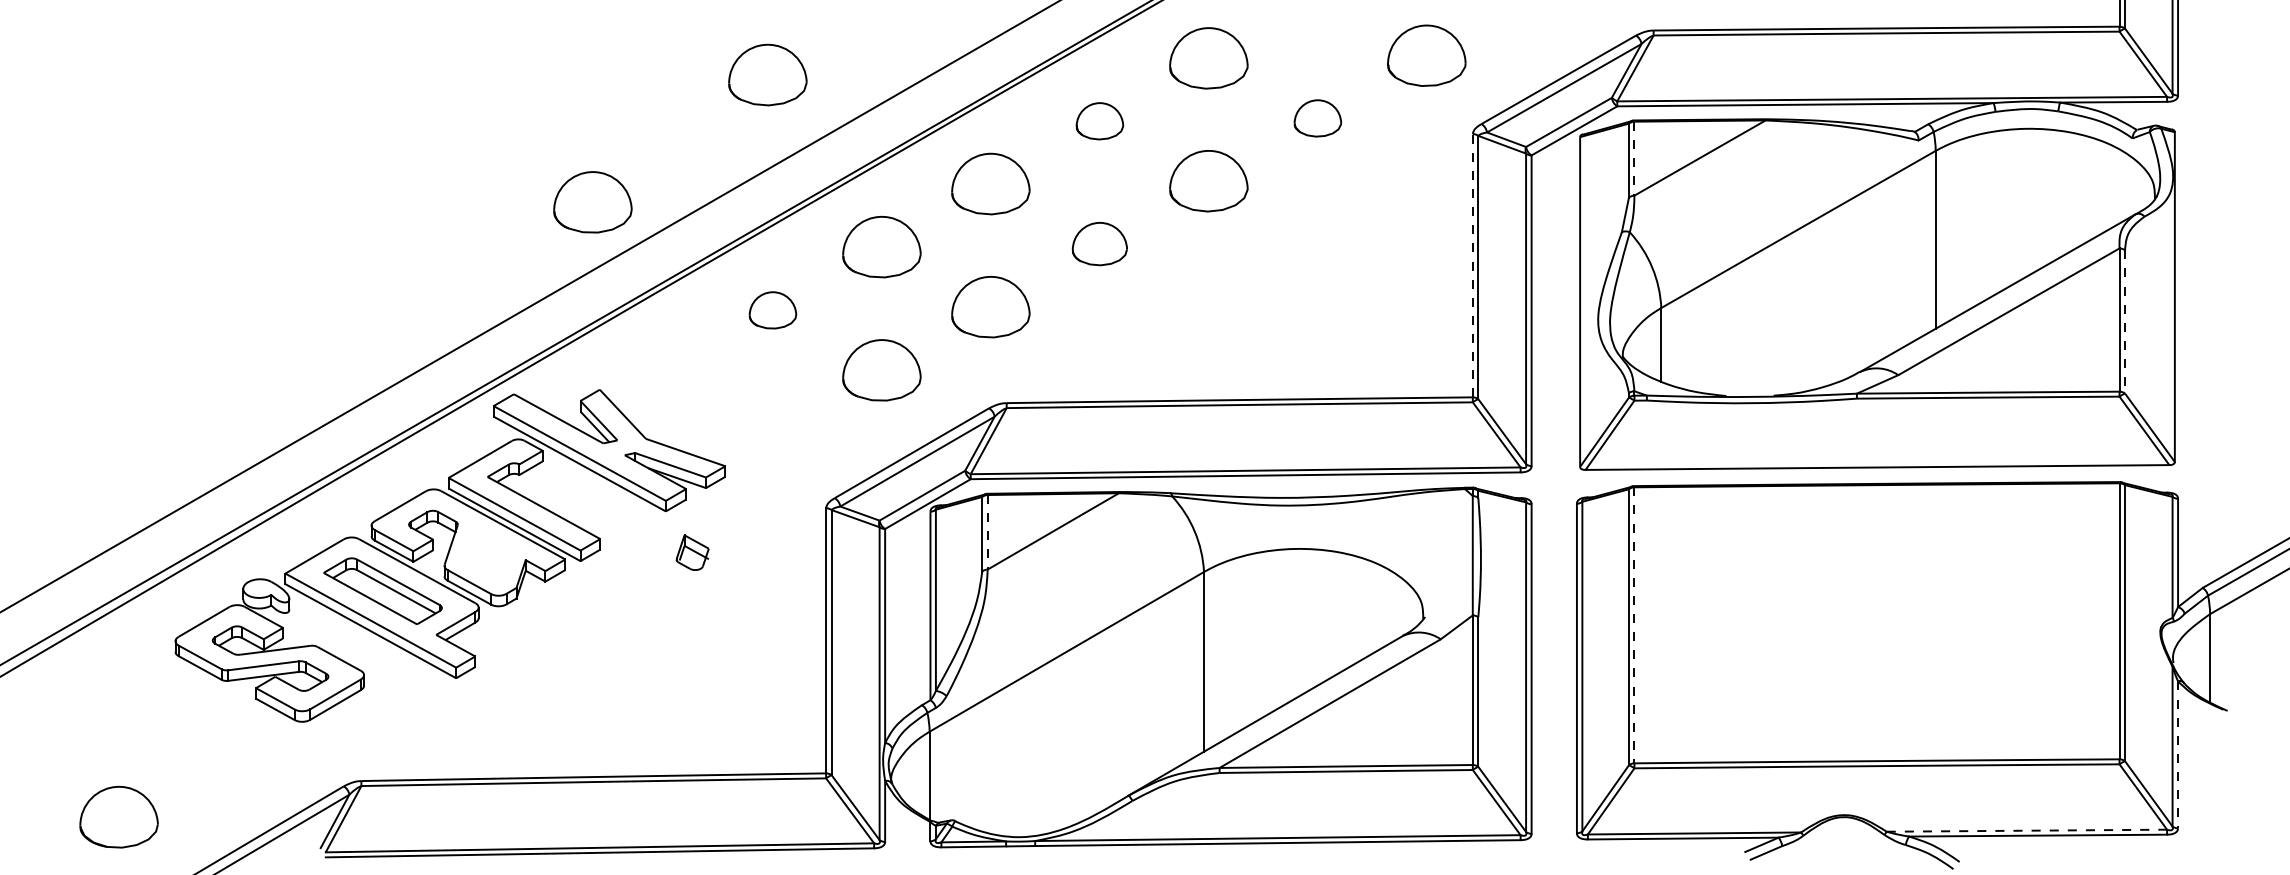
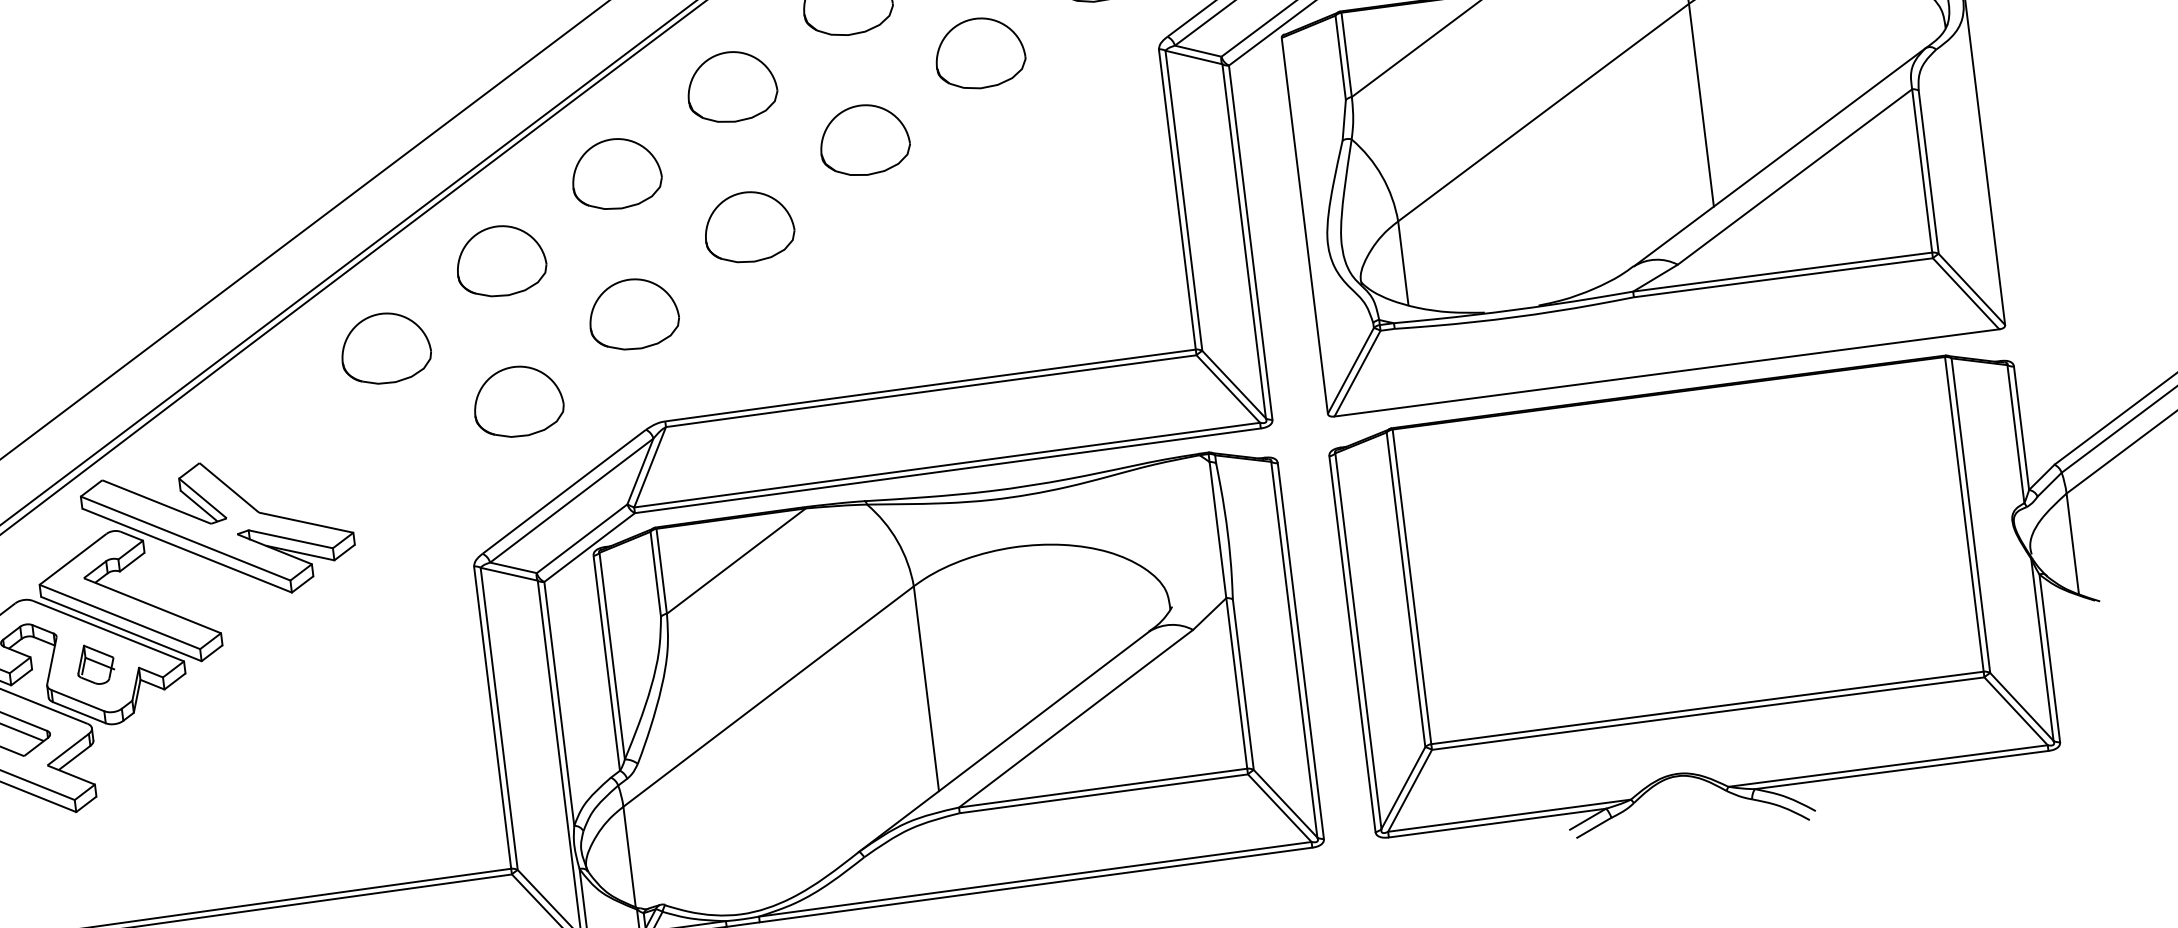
part: (767, 74) -> (346, 80), removed
part: (1317, 118) -> (979, 53), size x1.67
part: (1099, 121) -> (731, 87), size x1.67
line: (1634, 158) -> (1346, 54), dashed -> solid
part: (592, 202) -> (165, 250), removed
part: (1099, 243) -> (748, 226), size x1.43
line: (1472, 265) -> (1177, 199), dashed -> solid
part: (772, 310) -> (385, 348), size x1.67
line: (2125, 321) -> (1929, 171), dashed -> solid
line: (987, 532) -> (661, 571), dashed -> solid
part: (692, 552) -> (95, 664), moved
line: (1634, 625) -> (1412, 587), dashed -> solid
line: (2178, 755) -> (2050, 659), dashed -> solid
line: (2027, 830) -> (1888, 765), dashed -> solid

